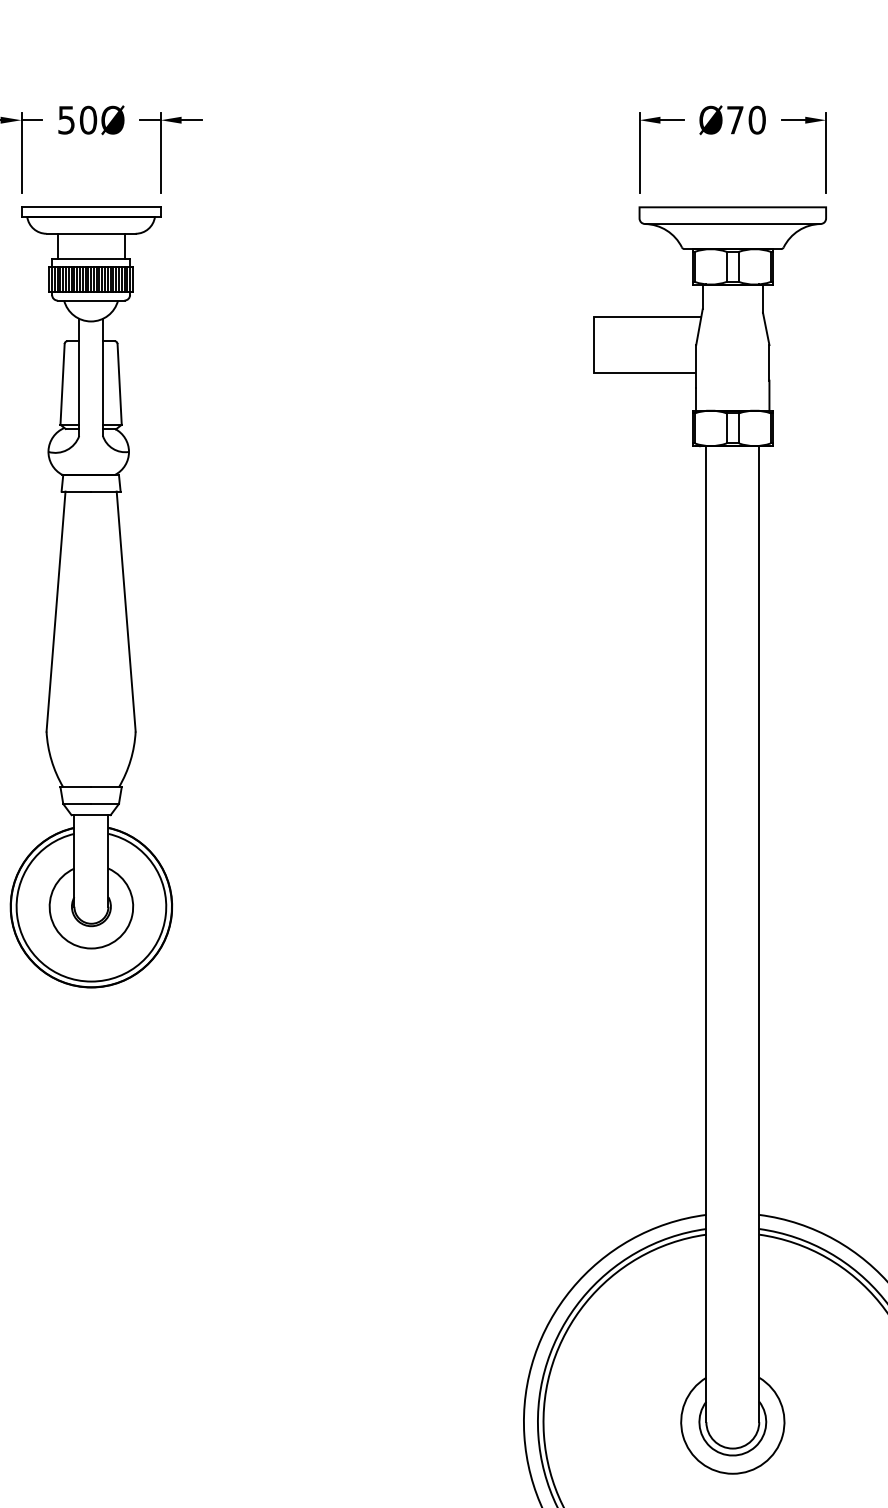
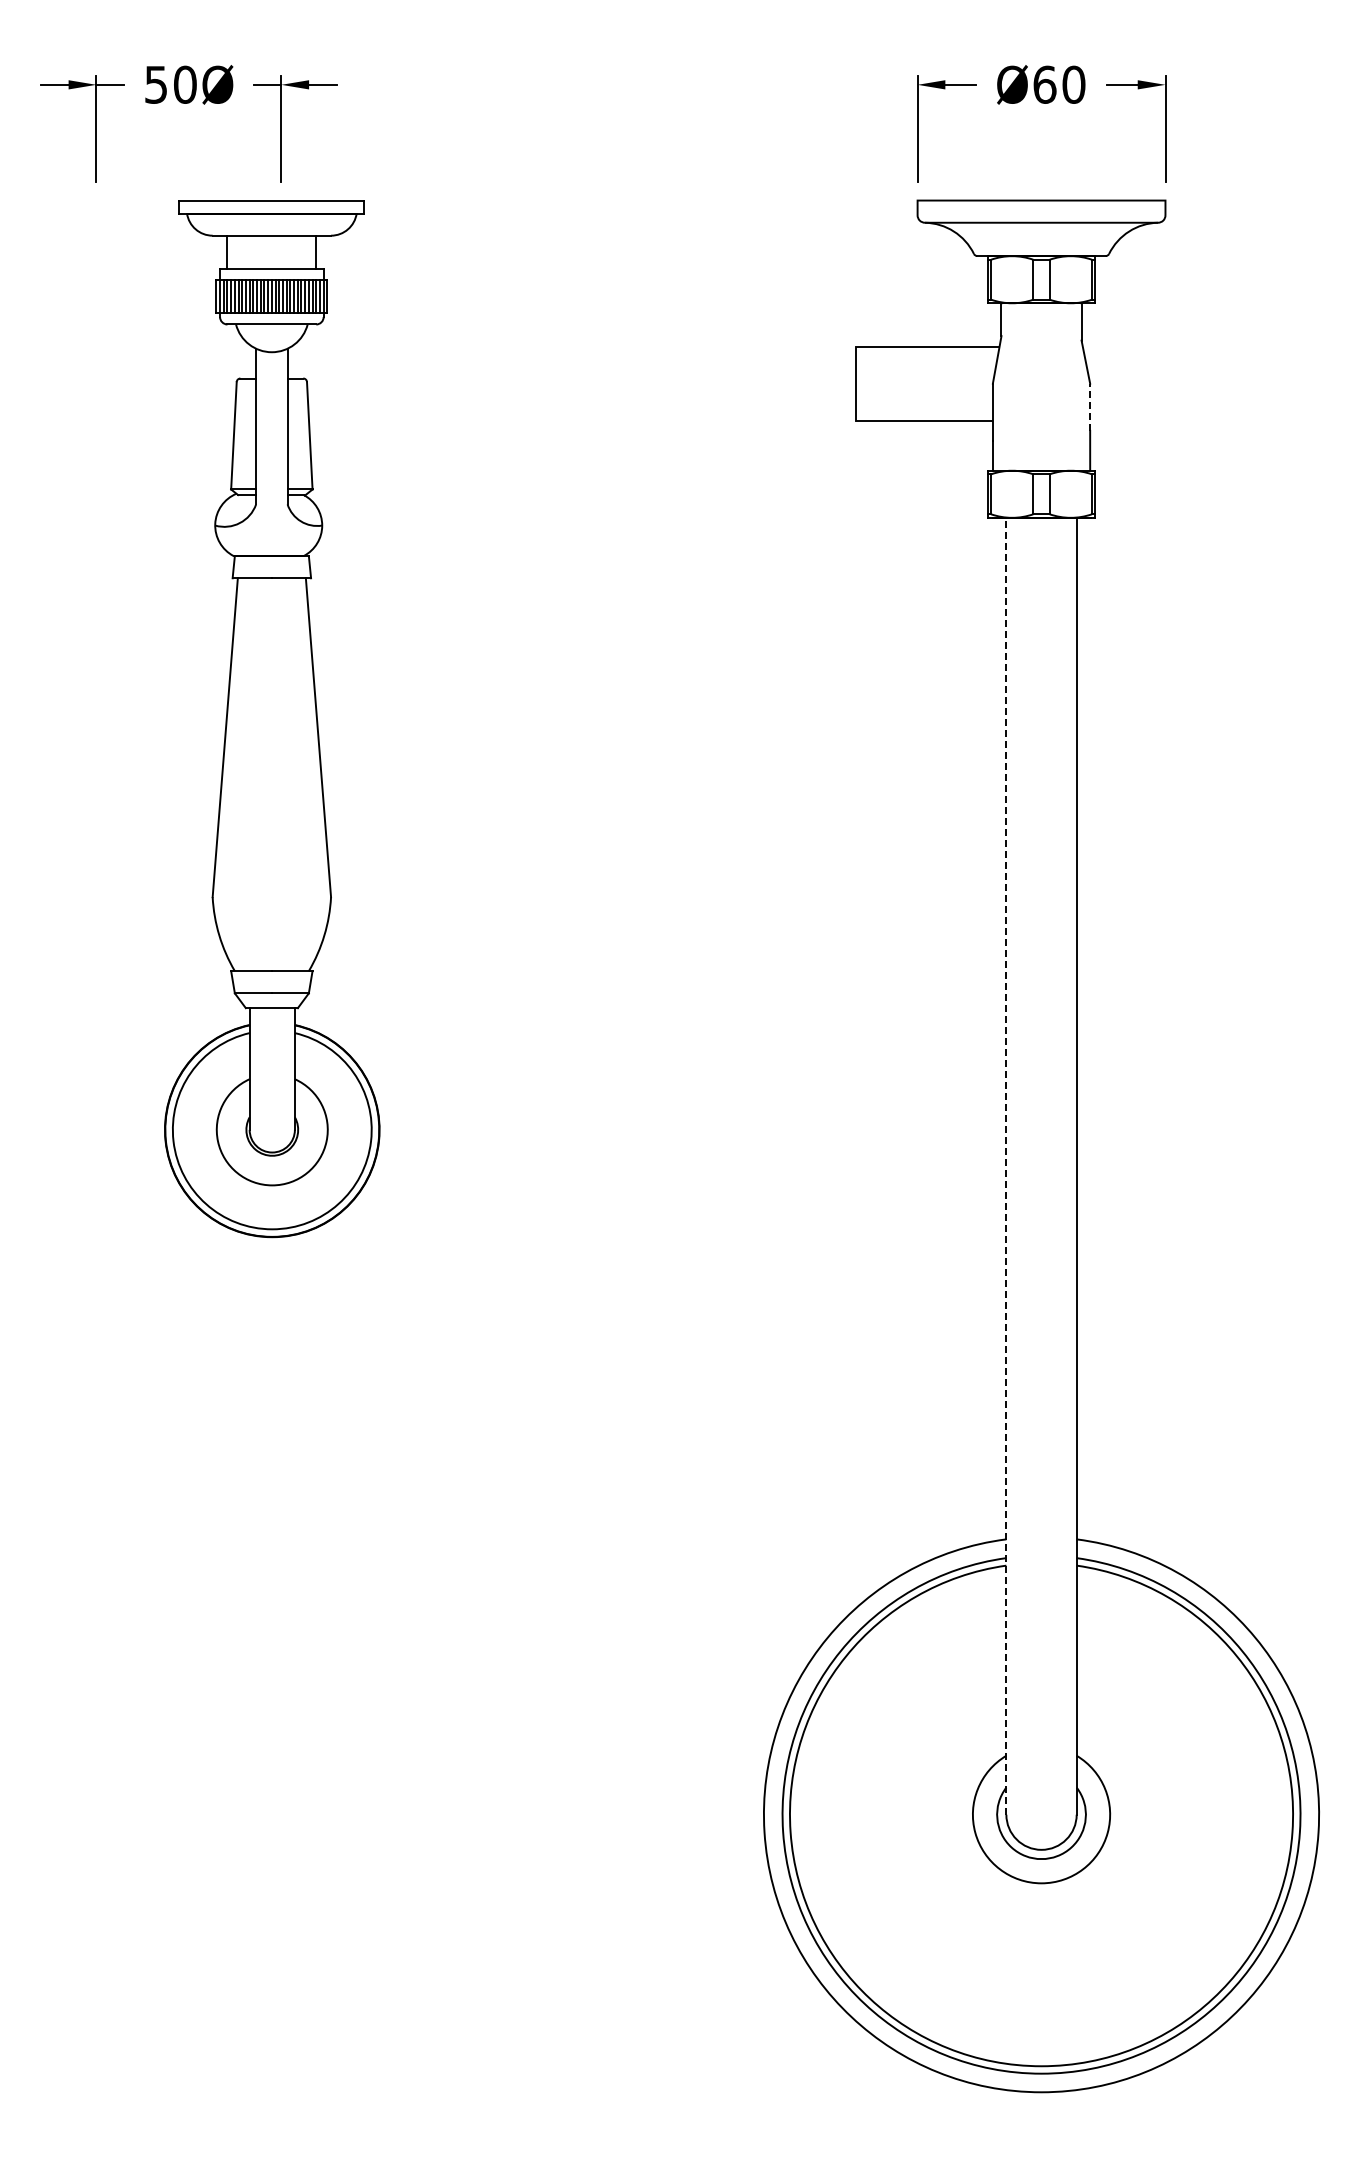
text: (735, 119) -> (1044, 84), Ø70 -> Ø60
line: (769, 363) -> (1090, 407), solid -> dashed
part: (91, 597) -> (272, 719), moved
line: (706, 933) -> (1006, 1165), solid -> dashed

